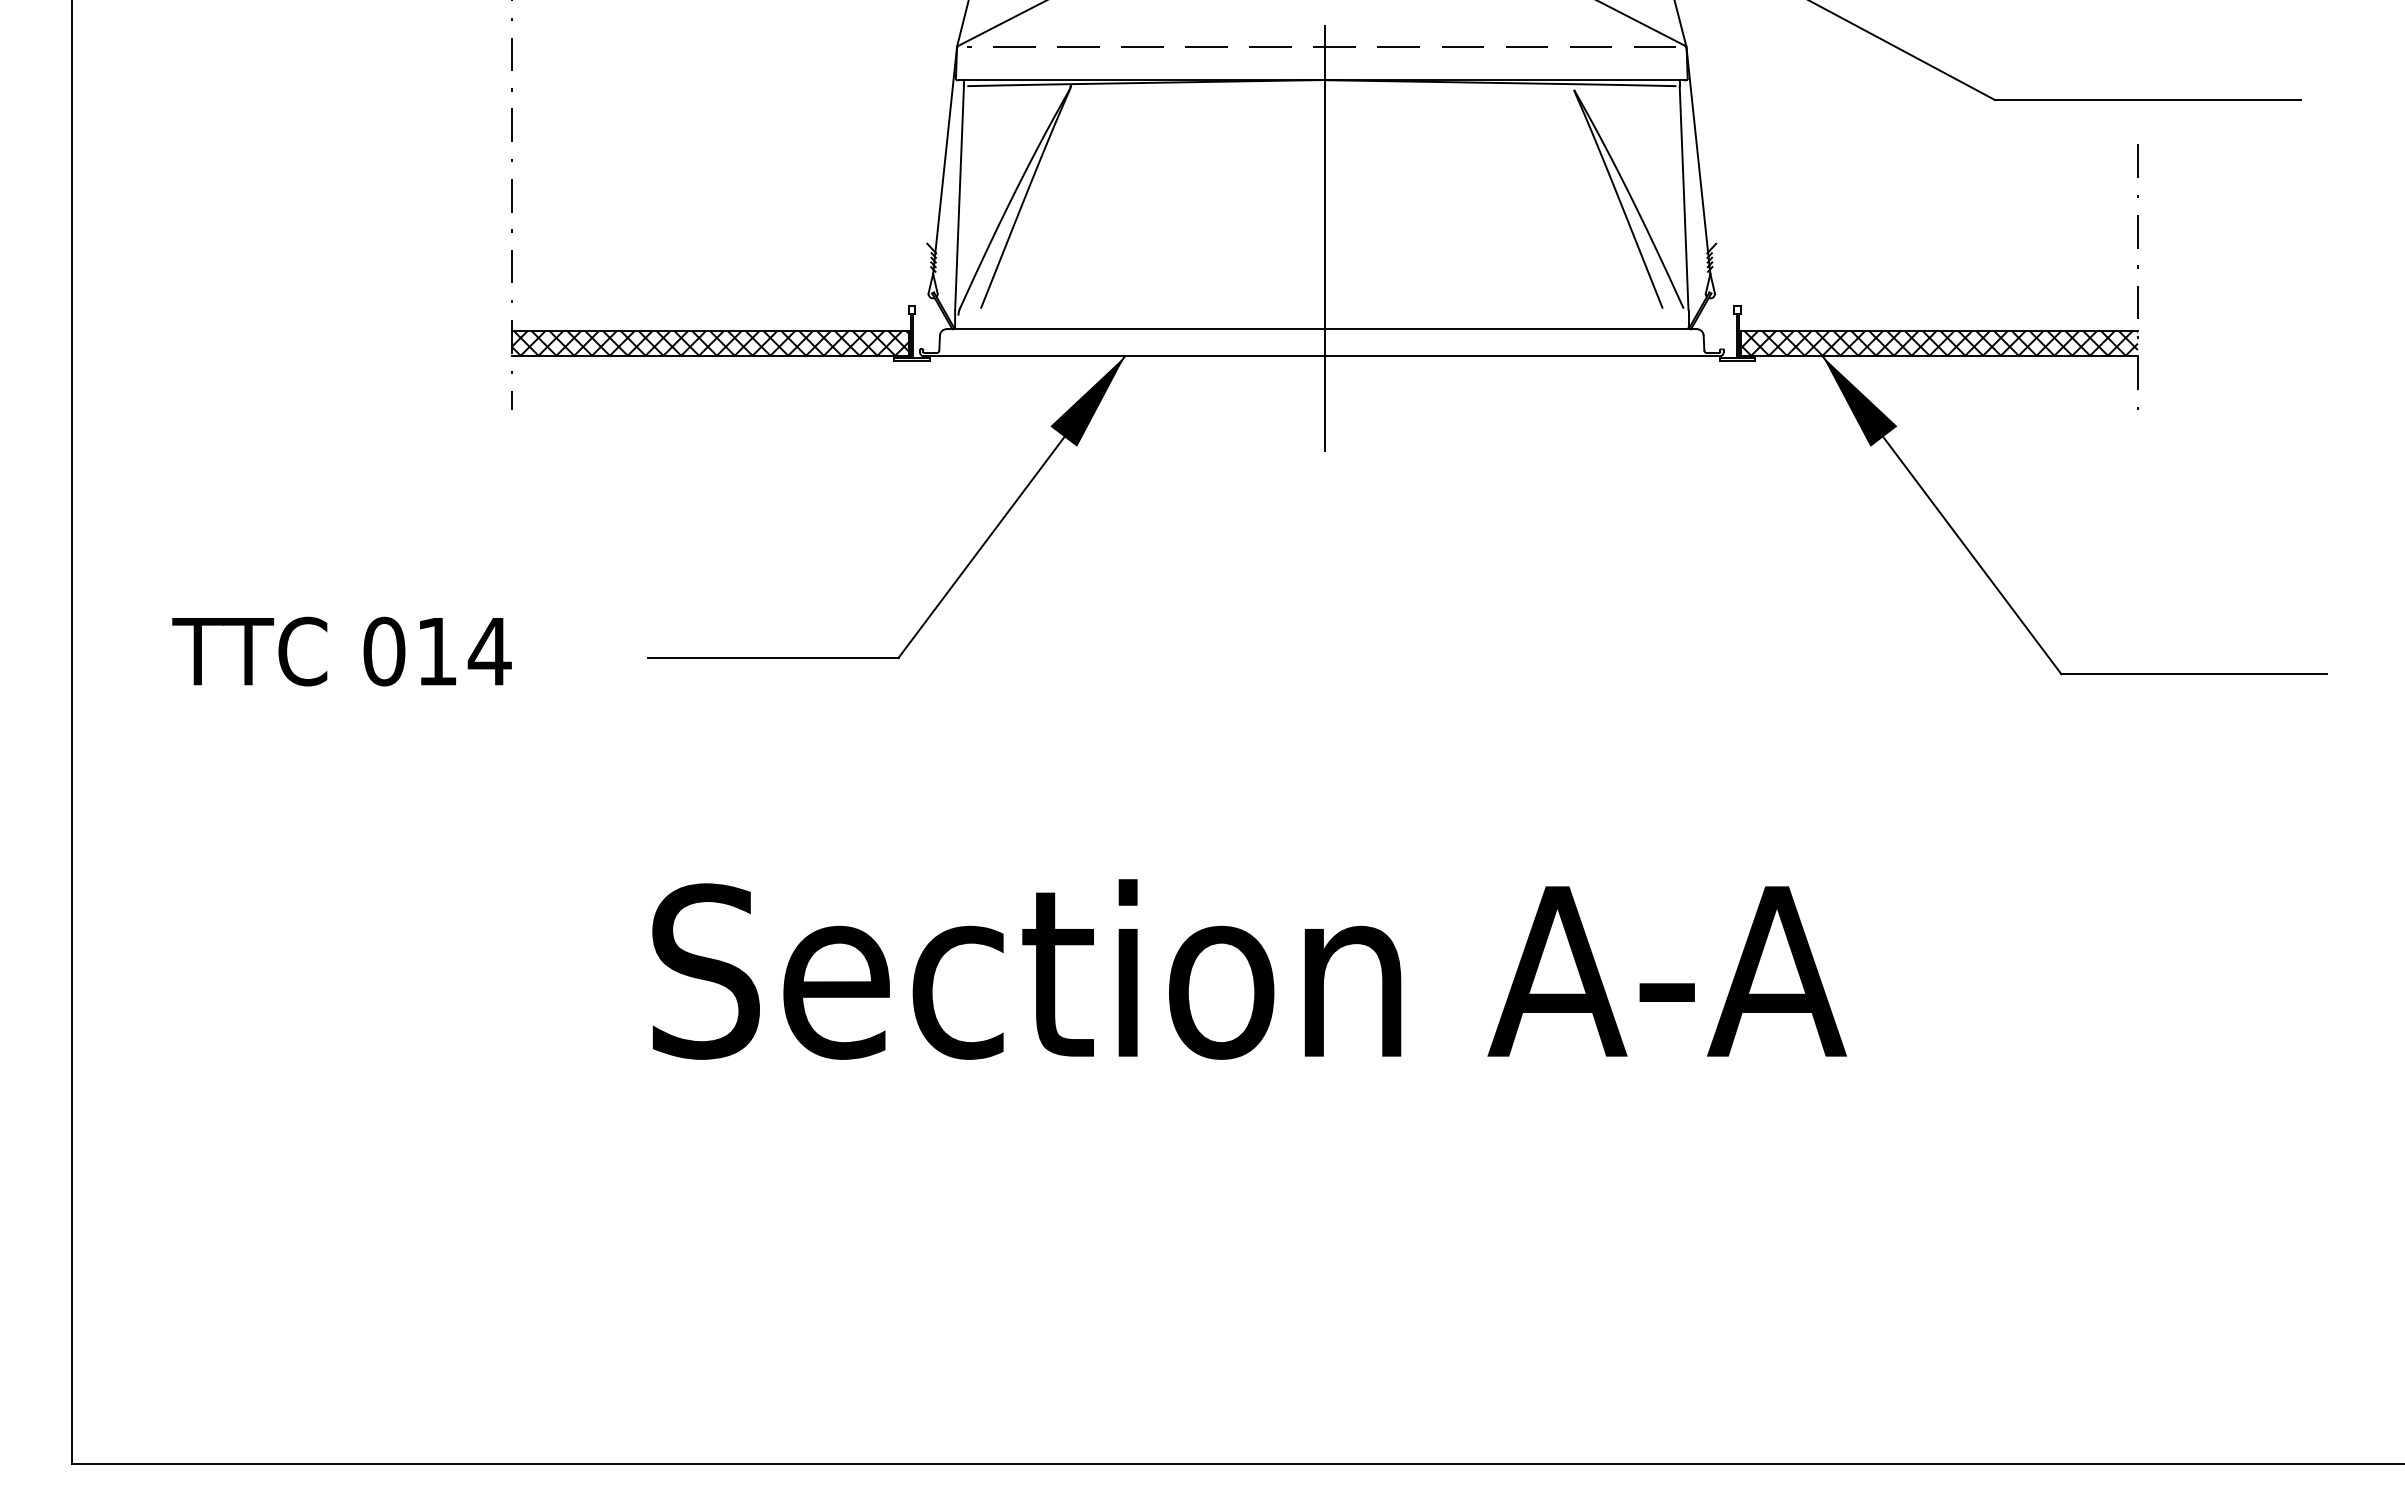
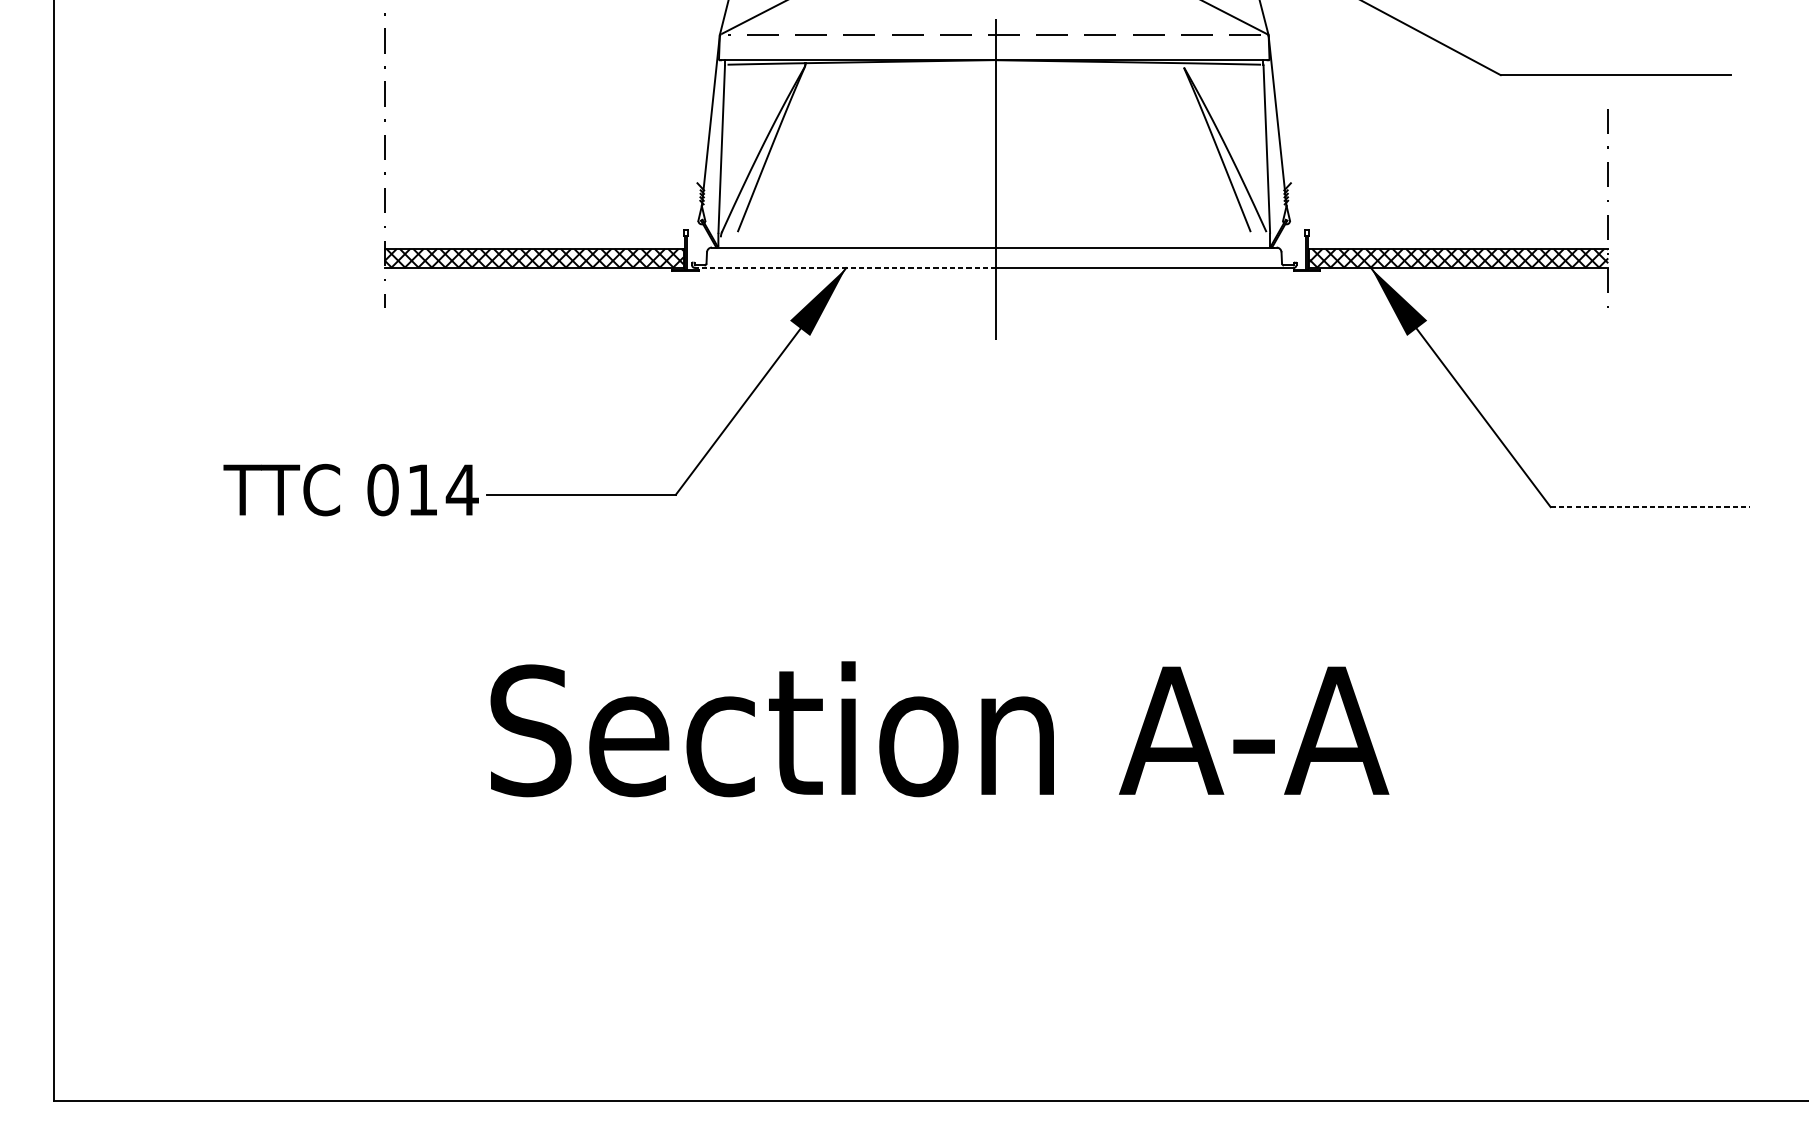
line: (1123, 356) -> (845, 268), solid -> dashed
text: (341, 651) -> (350, 490), moved
line: (2194, 674) -> (1650, 507), solid -> dashed

